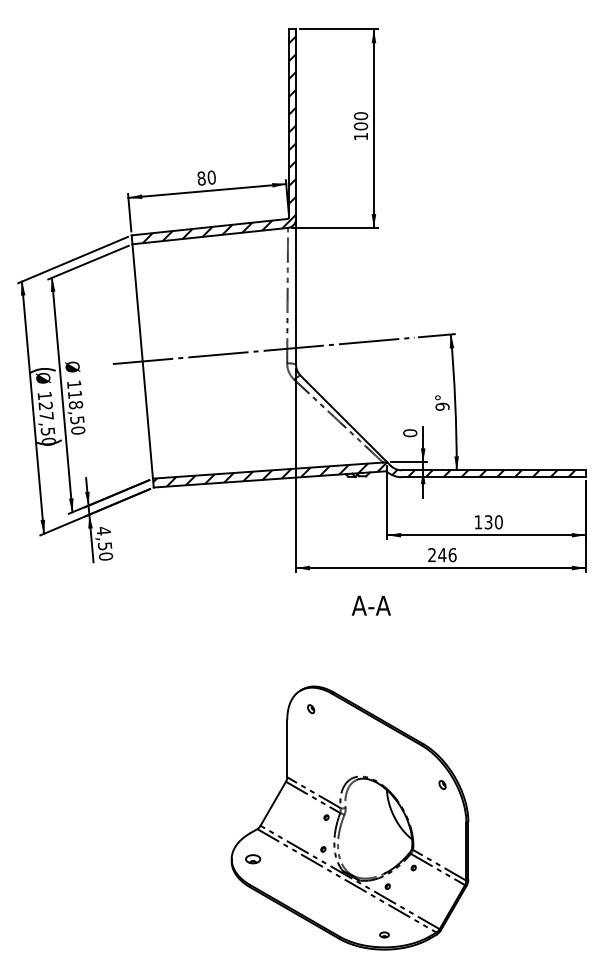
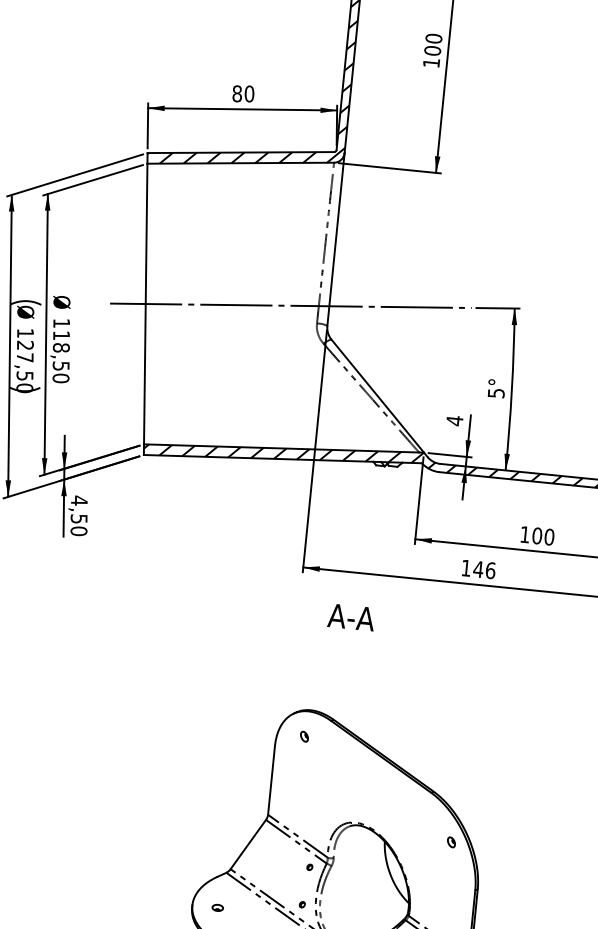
text: (442, 406) -> (496, 393), 9° -> 5°
text: (410, 433) -> (455, 421), 0 -> 4
text: (488, 522) -> (537, 536), 130 -> 100
text: (431, 554) -> (465, 567), 246 -> 146
text: (370, 605) -> (350, 617), moved
part: (252, 858) -> (217, 907), size x0.62

